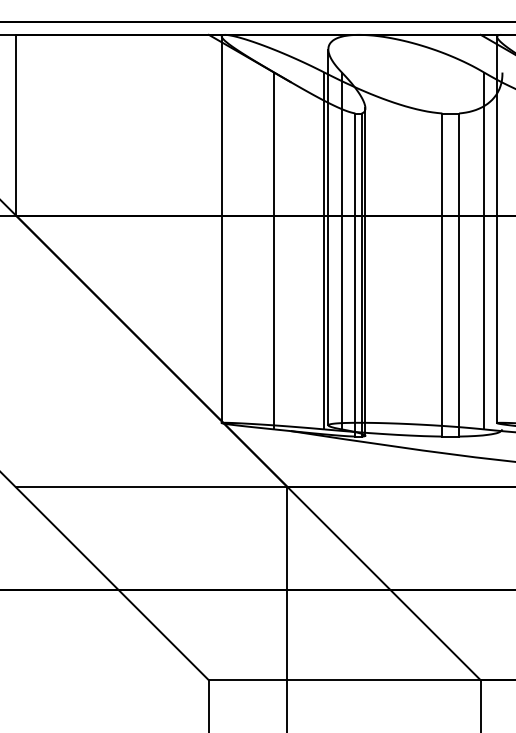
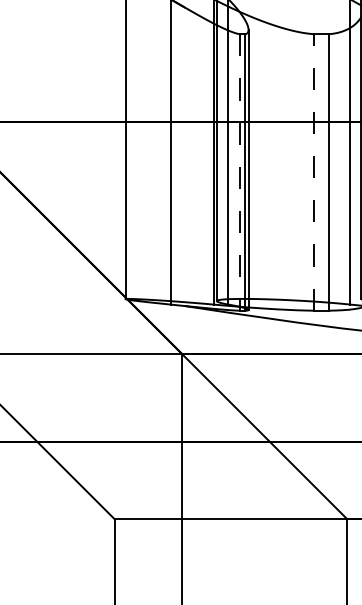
line: (355, 275) -> (240, 172), solid -> dashed
line: (442, 275) -> (314, 172), solid -> dashed

